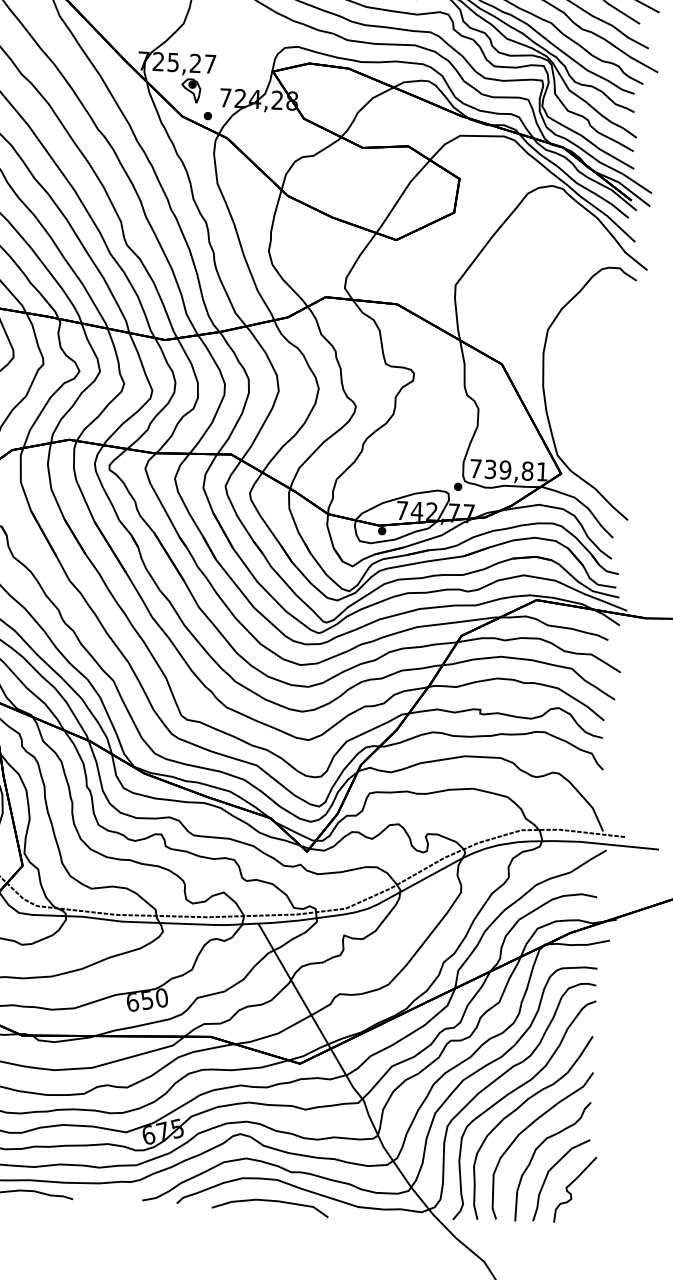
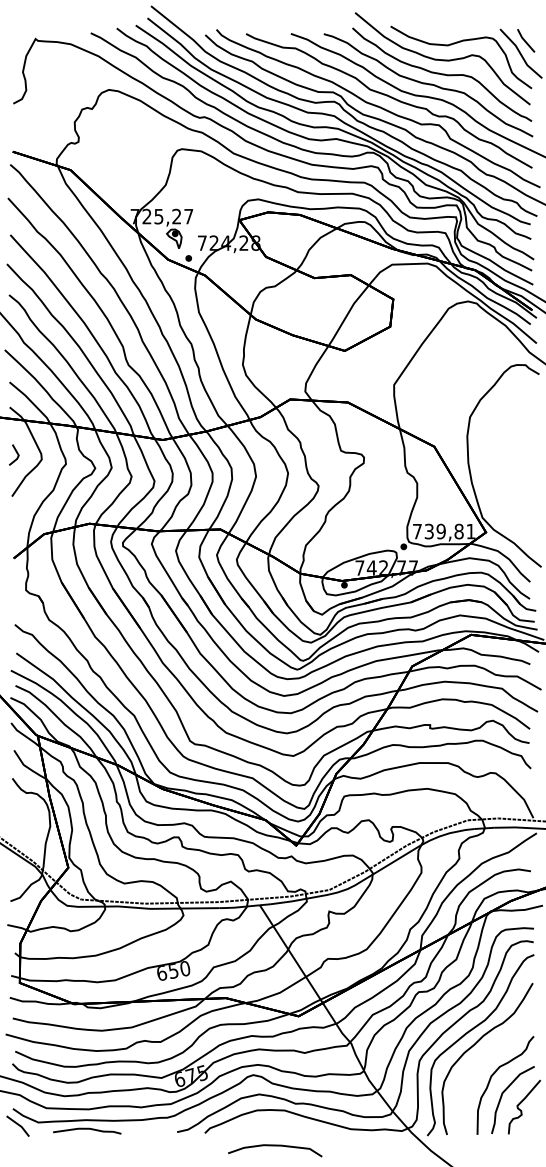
curve: (528, 1128) -> (484, 1059), removed
curve: (270, 1202) -> (275, 1146), moved

